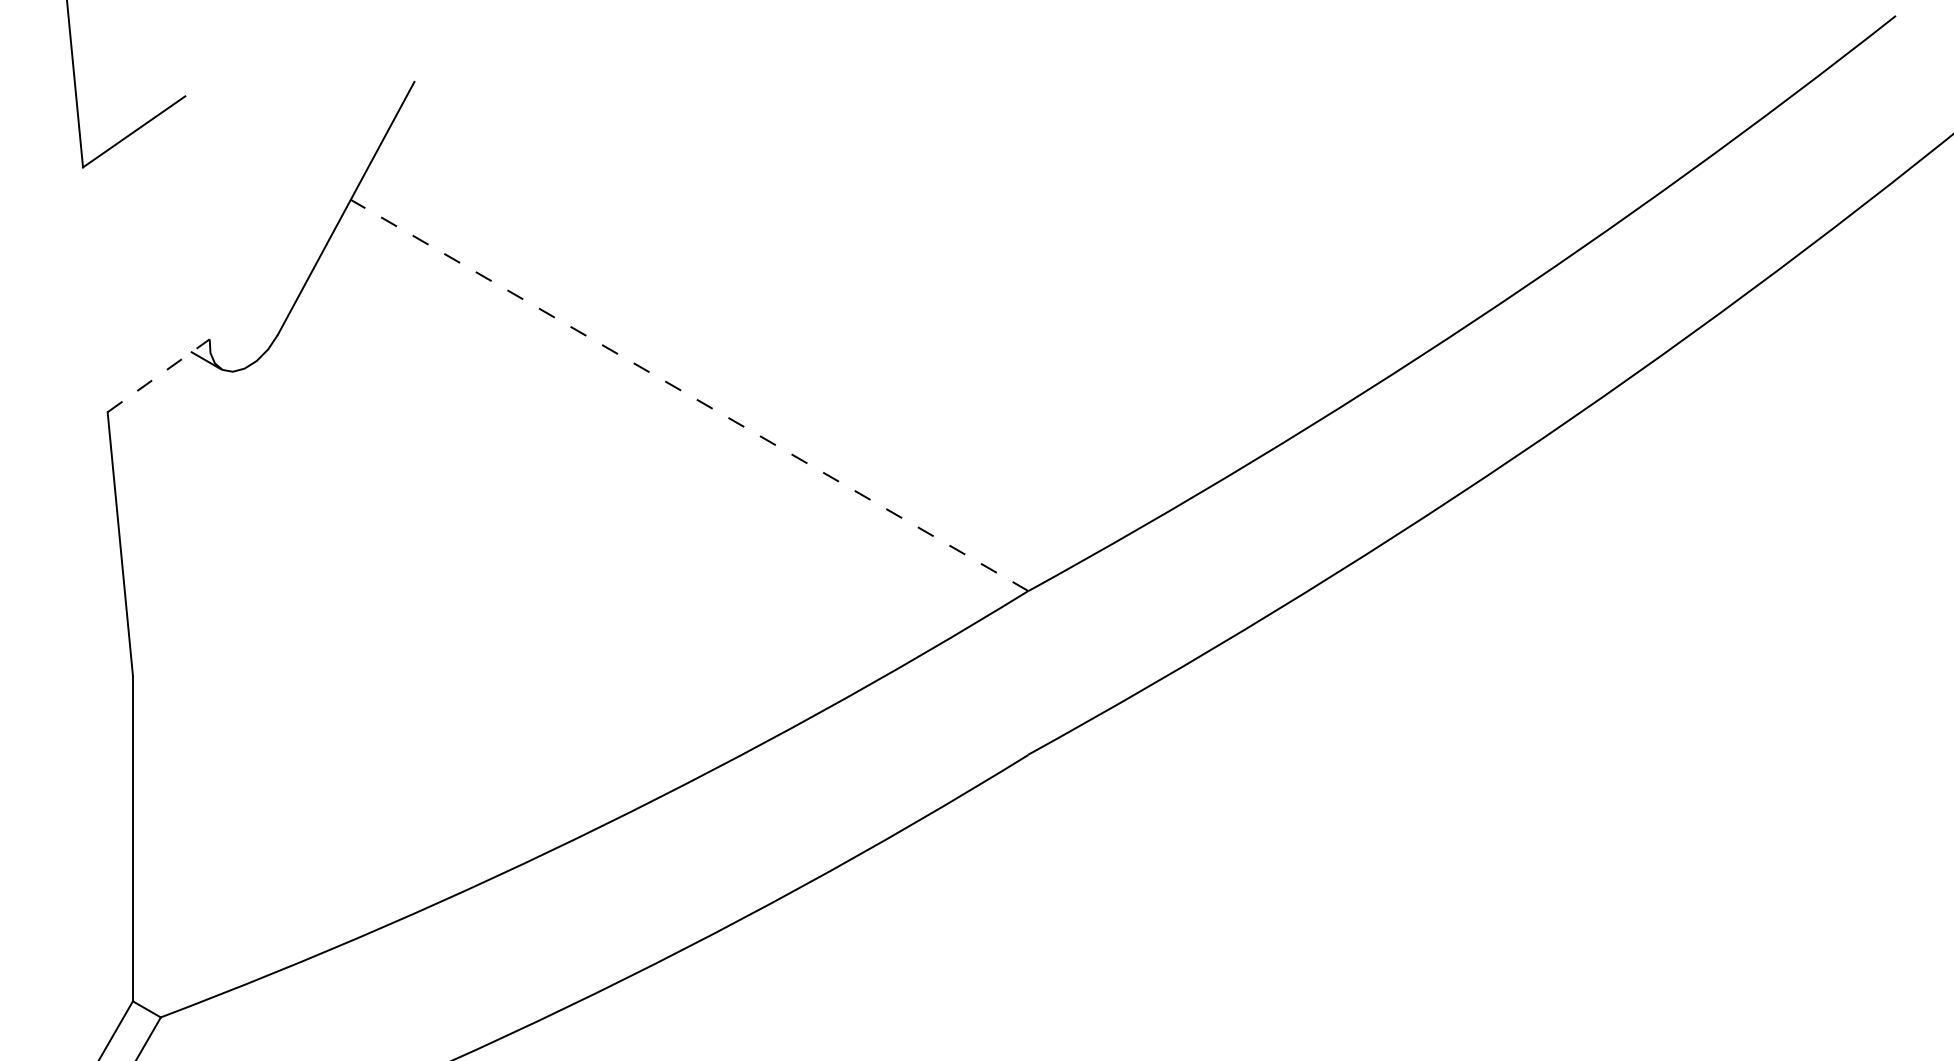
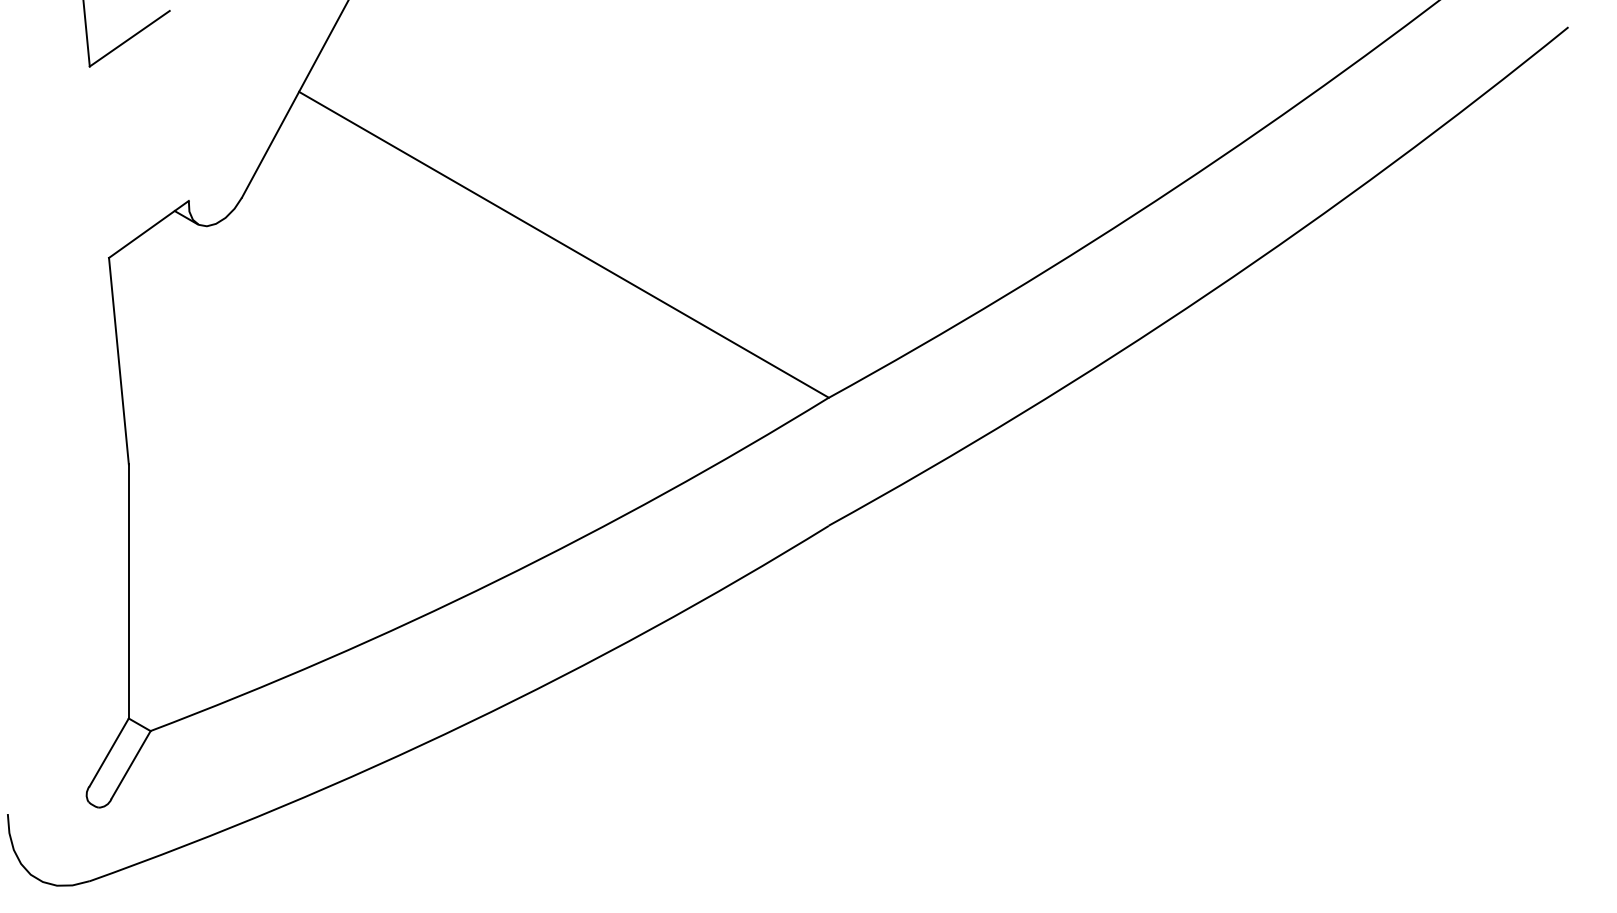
line: (159, 375) -> (149, 229), dashed -> solid
line: (690, 395) -> (564, 244), dashed -> solid

